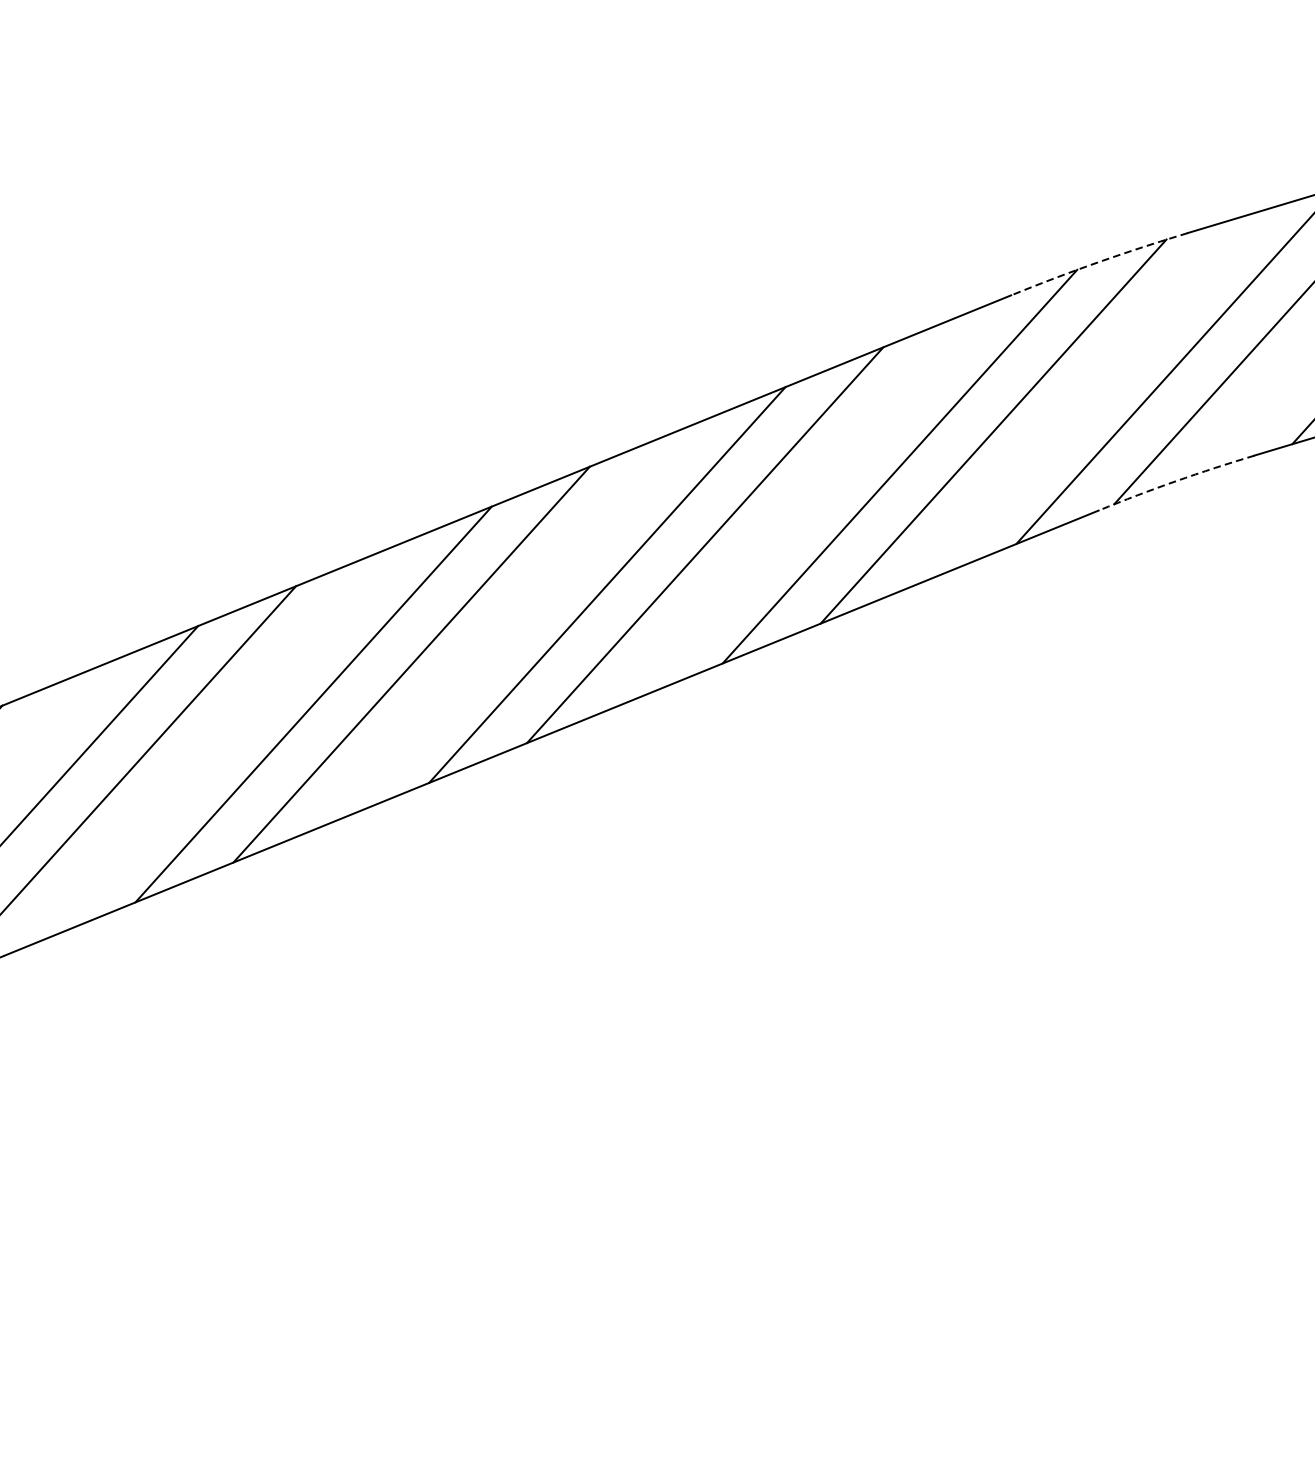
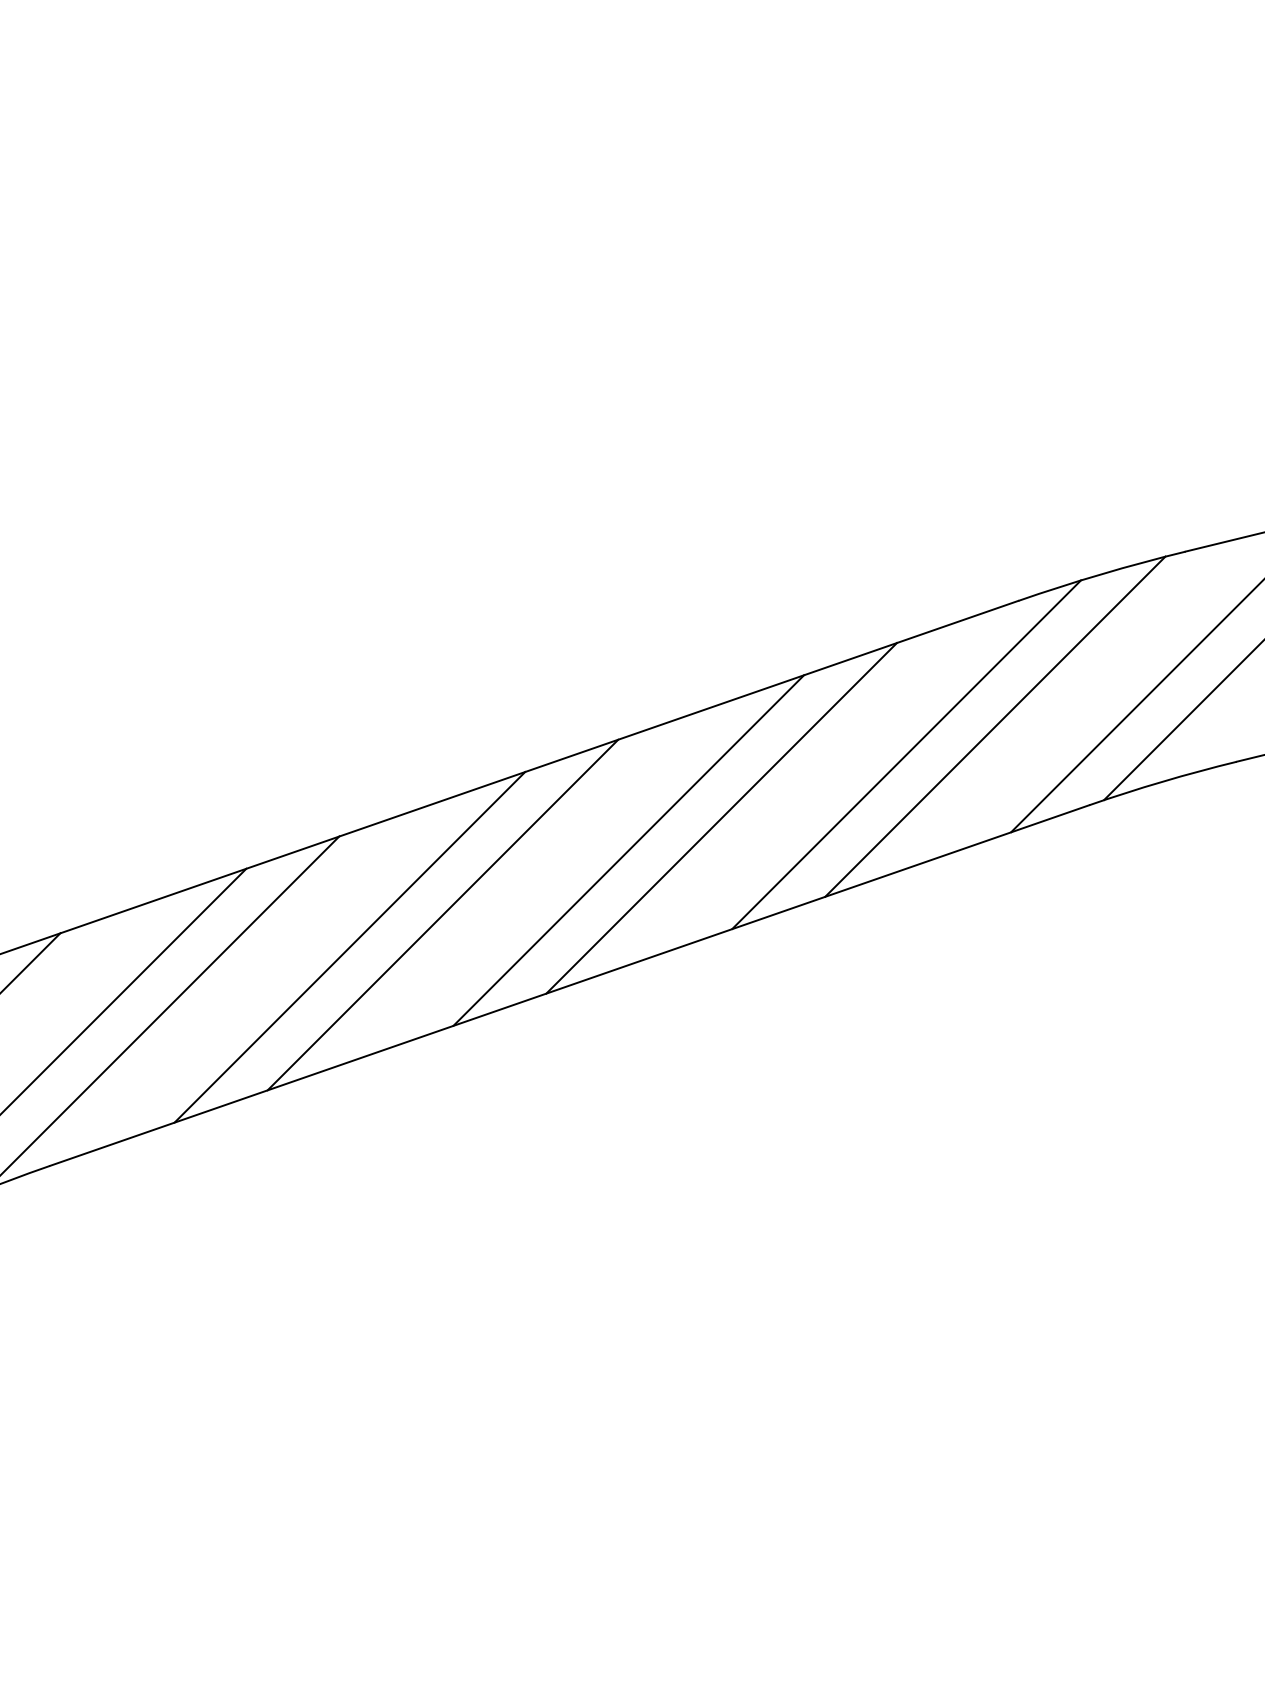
arc: (1098, 262) -> (1101, 574), dashed -> solid
arc: (1175, 480) -> (1162, 781), dashed -> solid

